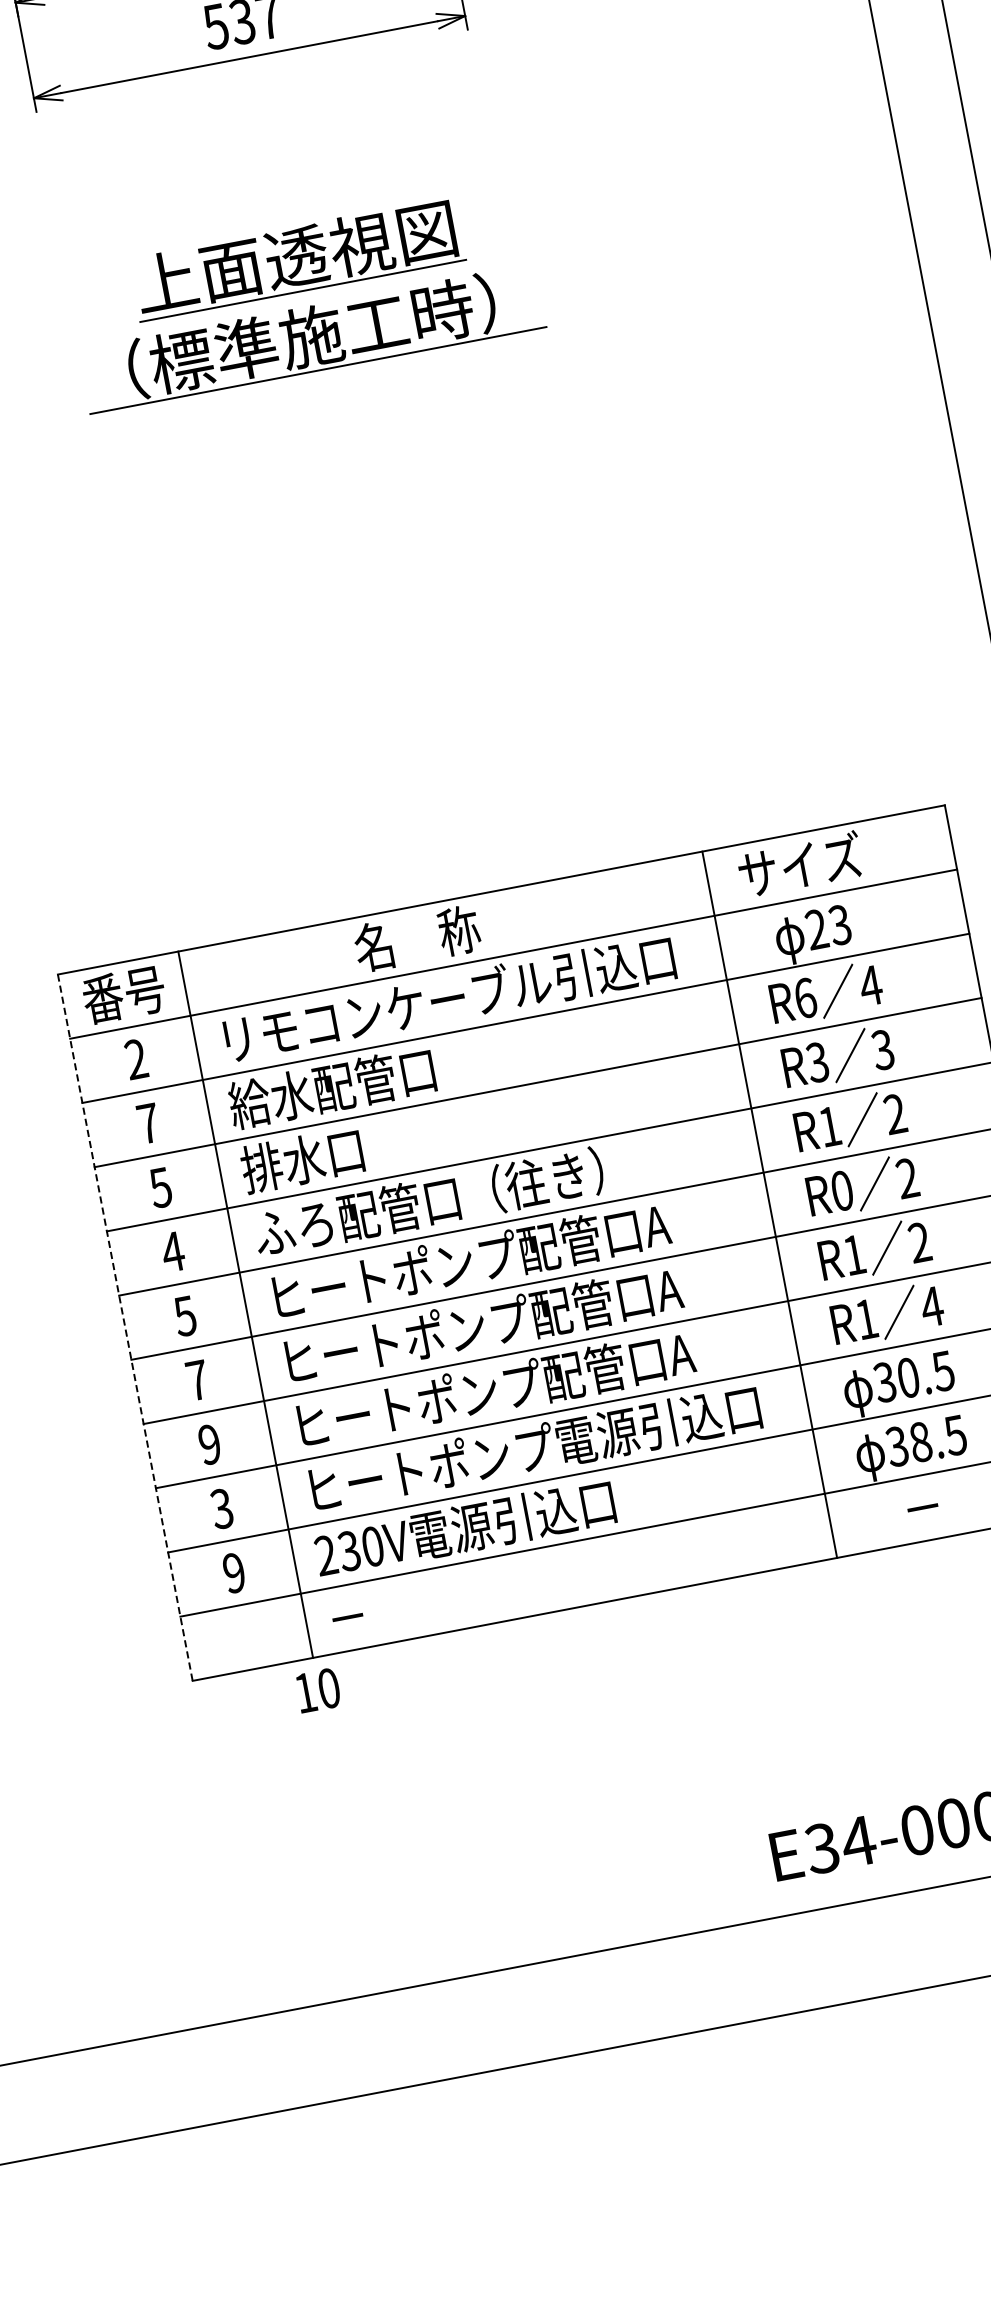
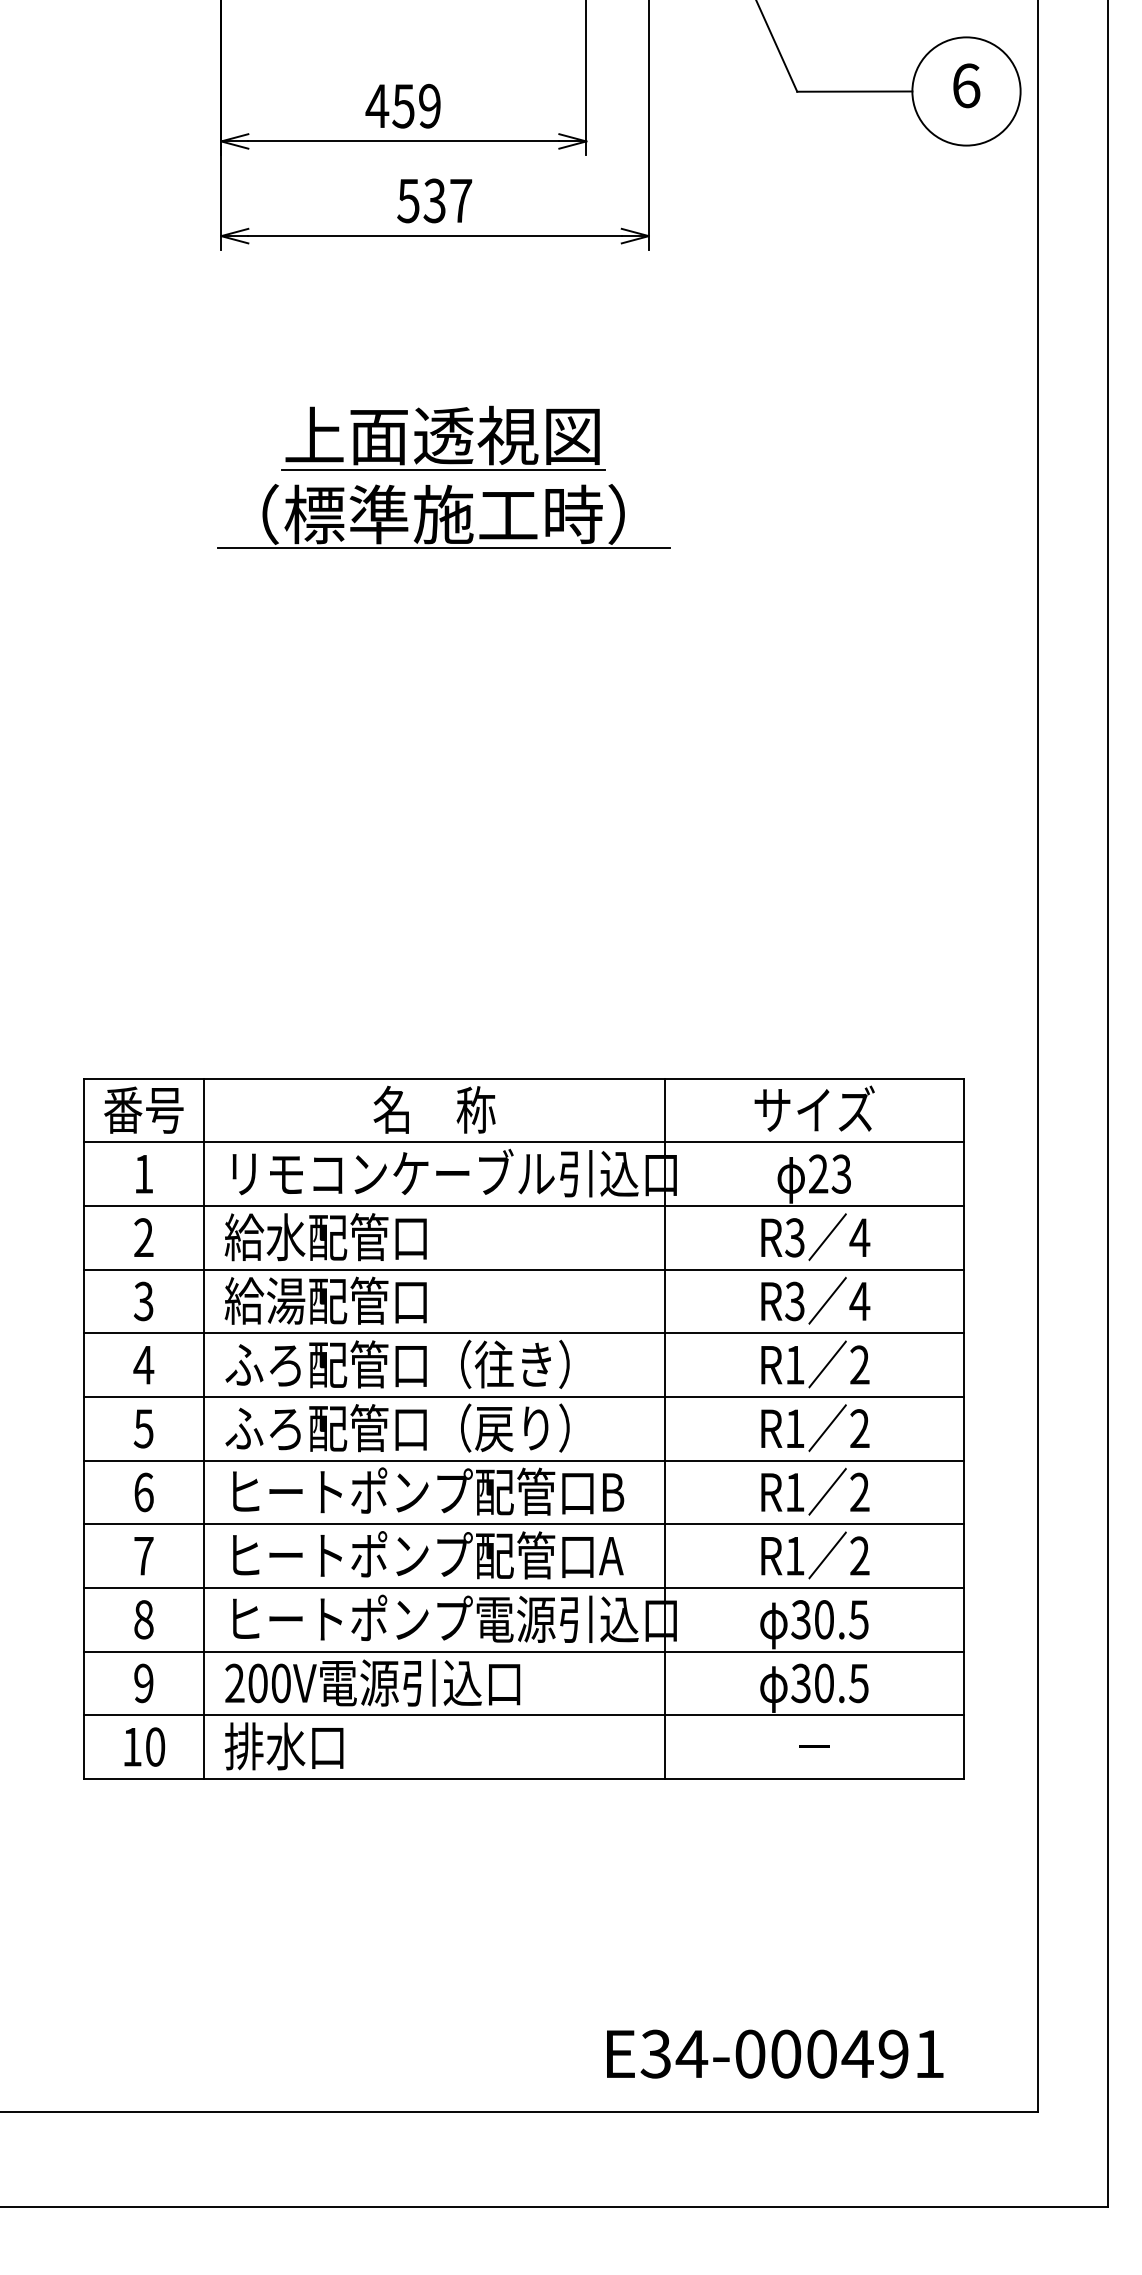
text: (804, 998) -> (794, 1237), R6 -> R3
text: (882, 1050) -> (859, 1301), 3 -> 4
text: (135, 1058) -> (143, 1173), 2 -> 1
text: (148, 1123) -> (143, 1237), 7 -> 2
text: (343, 1151) -> (325, 1300), 排水口 -> 給湯配管口
text: (160, 1186) -> (143, 1300), 5 -> 3
text: (841, 1190) -> (794, 1428), R0 -> R1
line: (769, 1204) -> (665, 1428), moved
text: (468, 1260) -> (424, 1427), ヒートポンプ配管口A -> ふろ配管口（戻り）
text: (669, 1290) -> (611, 1492), ヒートポンプ配管口A -> ヒートポンプ配管口B
text: (931, 1306) -> (859, 1555), 4 -> 2
line: (125, 1328) -> (84, 1429), dashed -> solid
text: (197, 1380) -> (143, 1492), 7 -> 6
text: (920, 1441) -> (824, 1682), 38.5 -> 30.5
text: (209, 1444) -> (143, 1555), 9 -> 7
text: (221, 1508) -> (143, 1619), 3 -> 8
text: (348, 1551) -> (257, 1683), 230V -> 200V
text: (387, 1609) -> (283, 1746), － -> 排水口
text: (317, 1689) -> (144, 1746), moved

